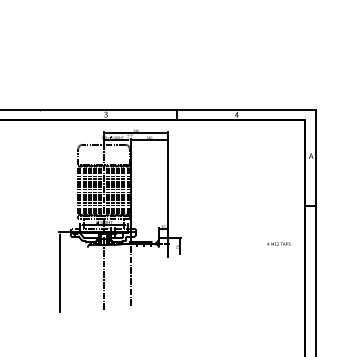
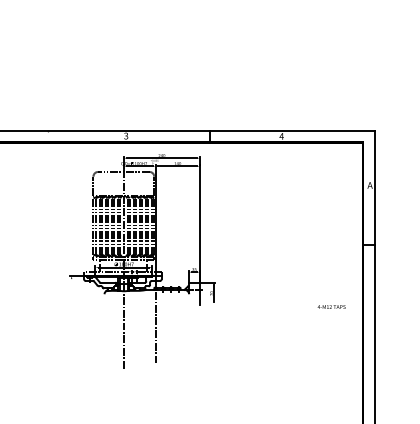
text: (278, 243) -> (331, 306), moved
line: (59, 273) -> (71, 324), removed

